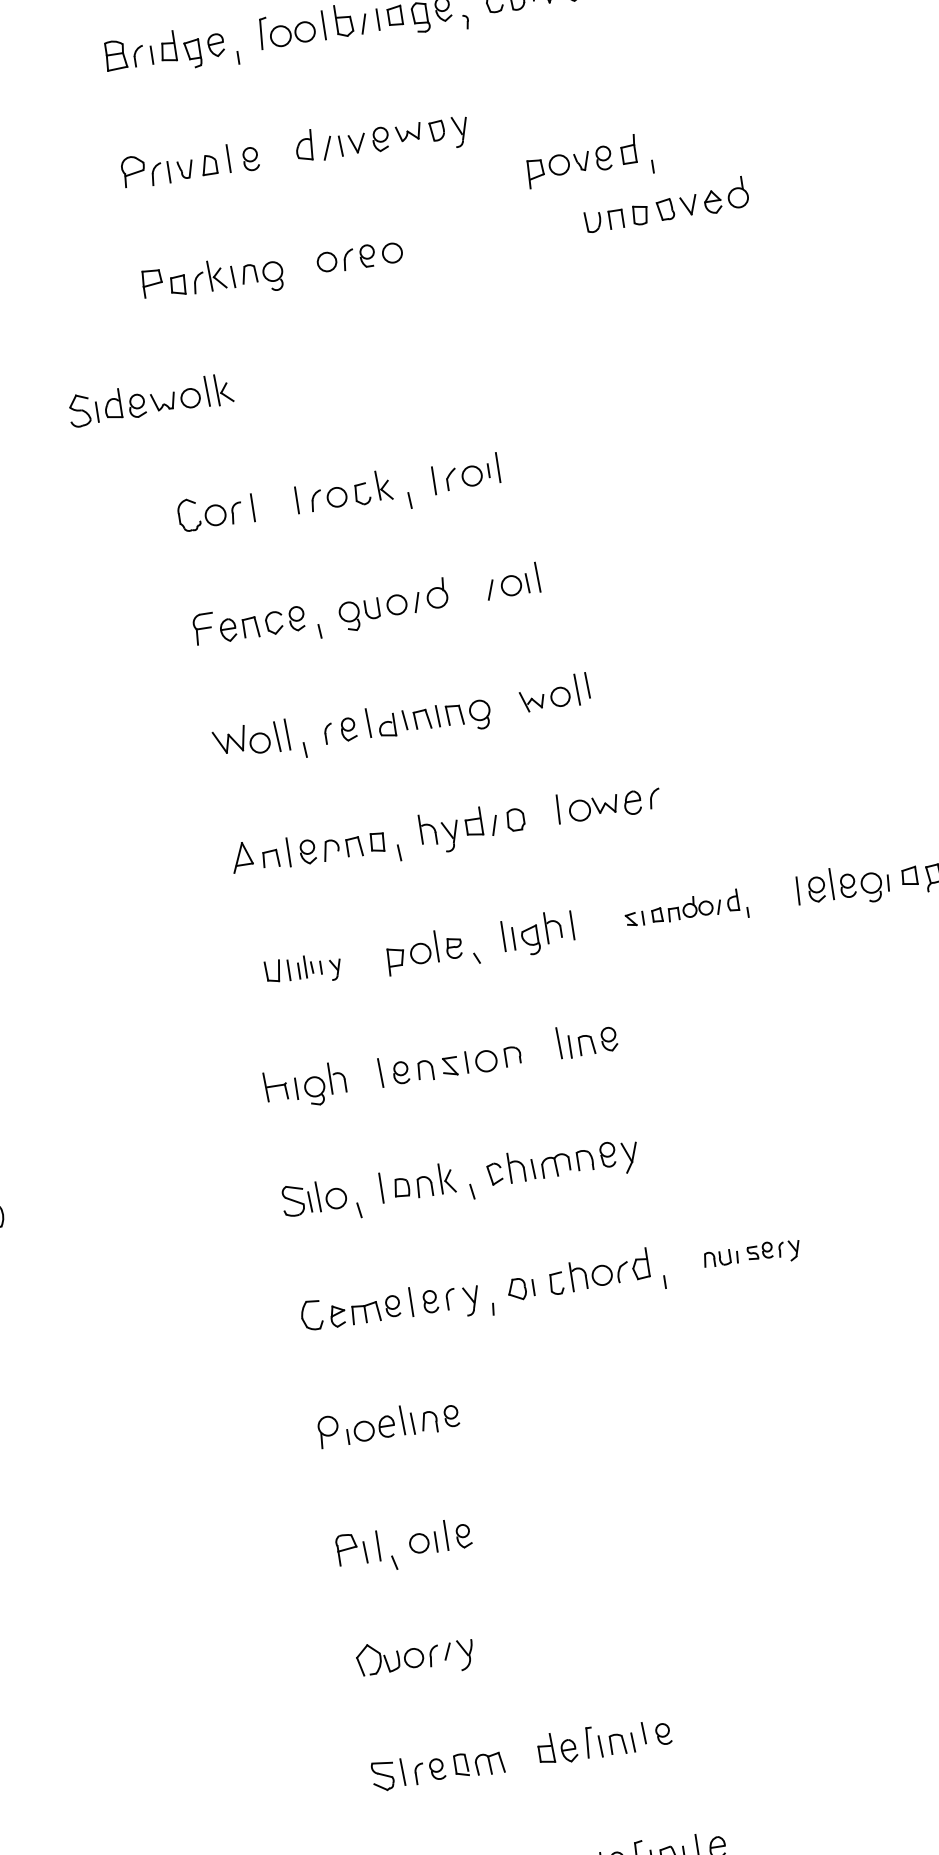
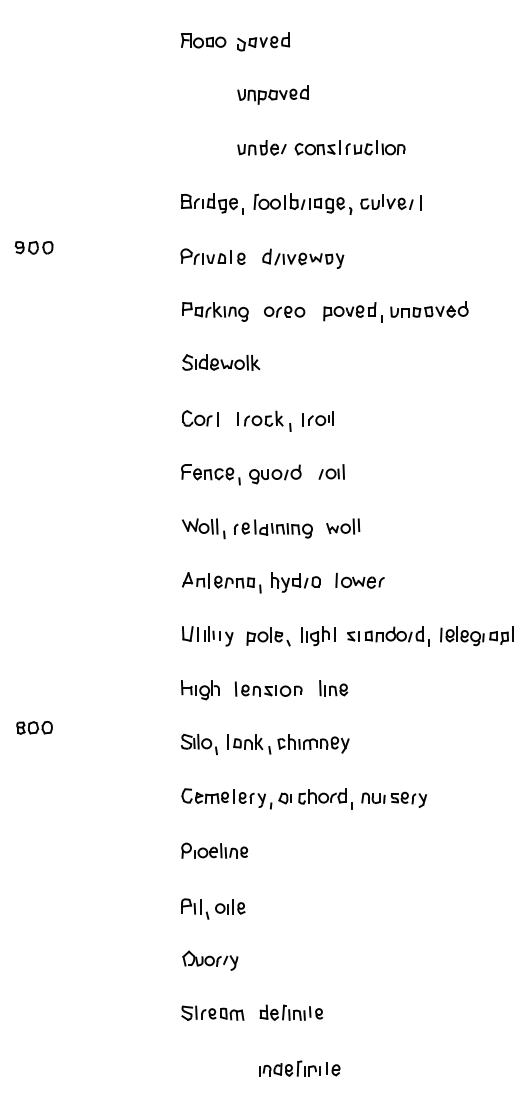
part: (588, 162) -> (352, 312), moved
part: (151, 399) -> (221, 362), moved
part: (686, 911) -> (388, 636), size x1.43
part: (302, 970) -> (207, 636), size x1.43
part: (750, 1255) -> (393, 799), size x1.43

